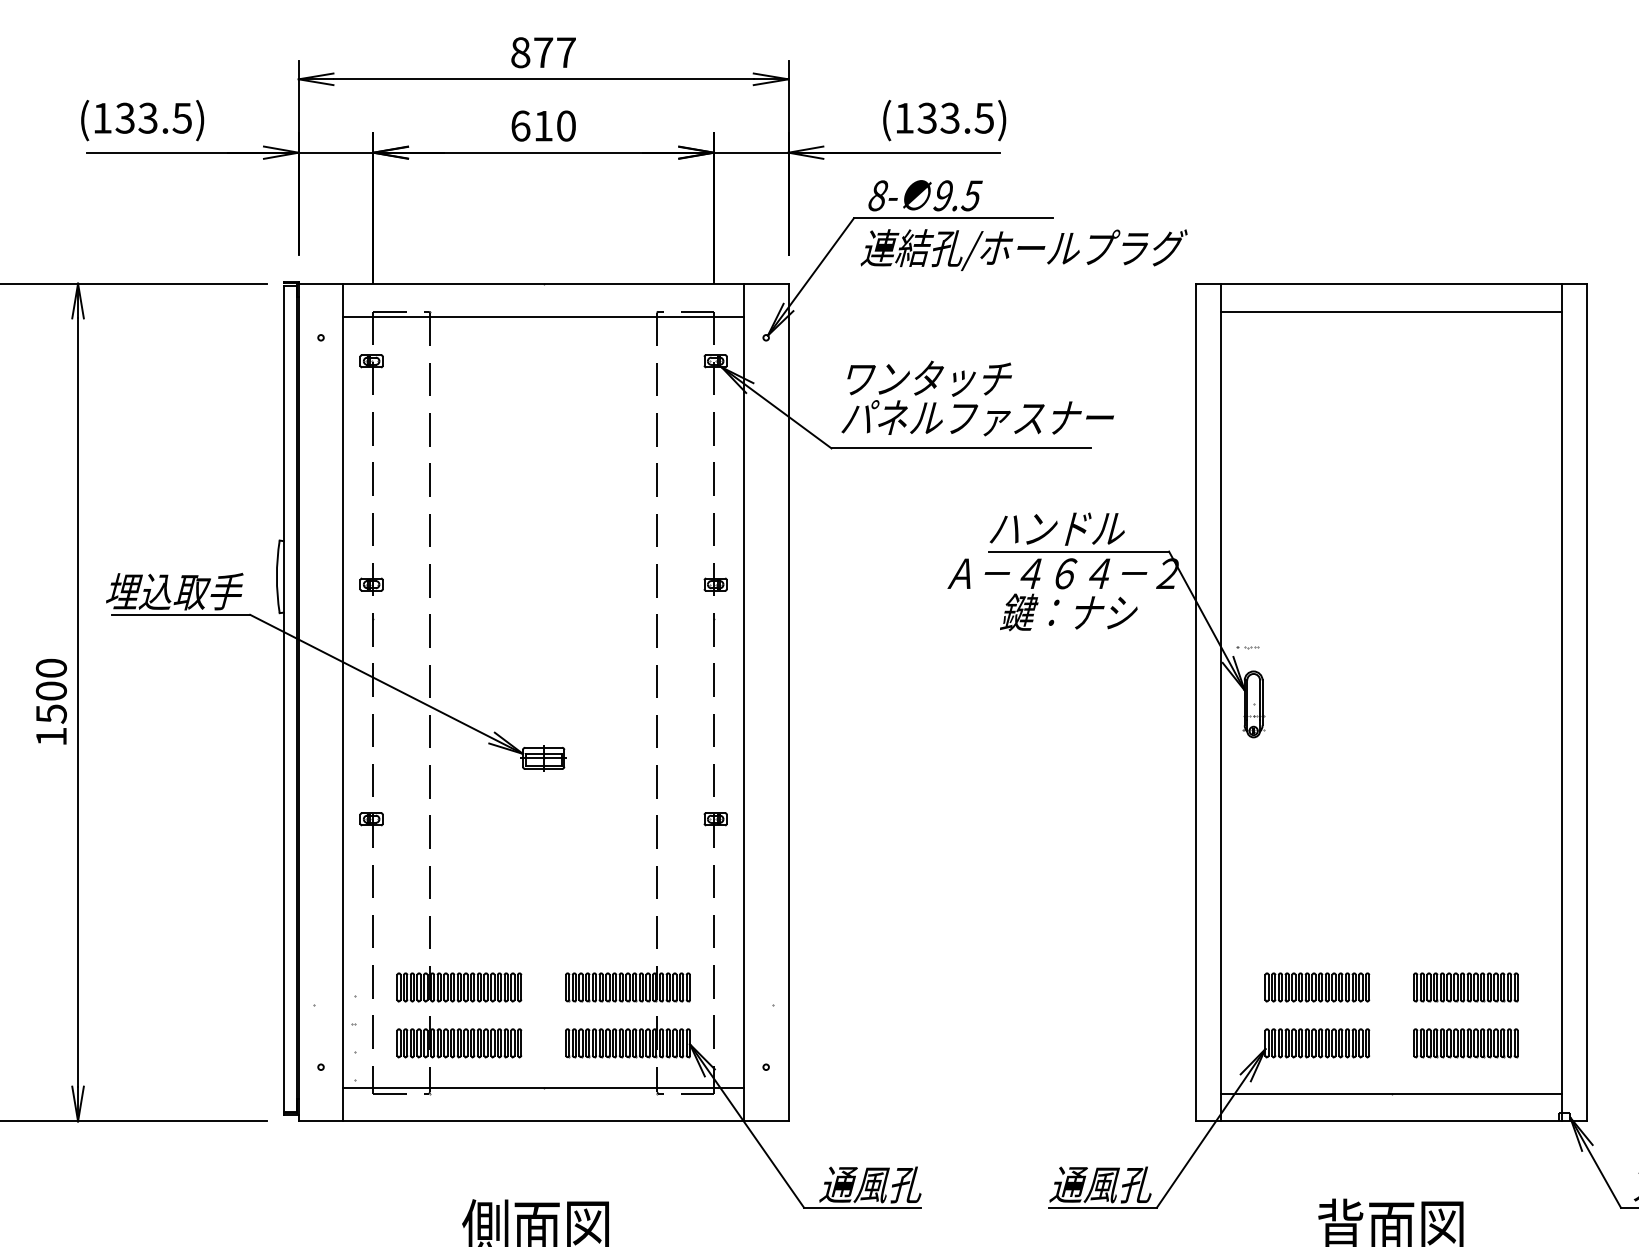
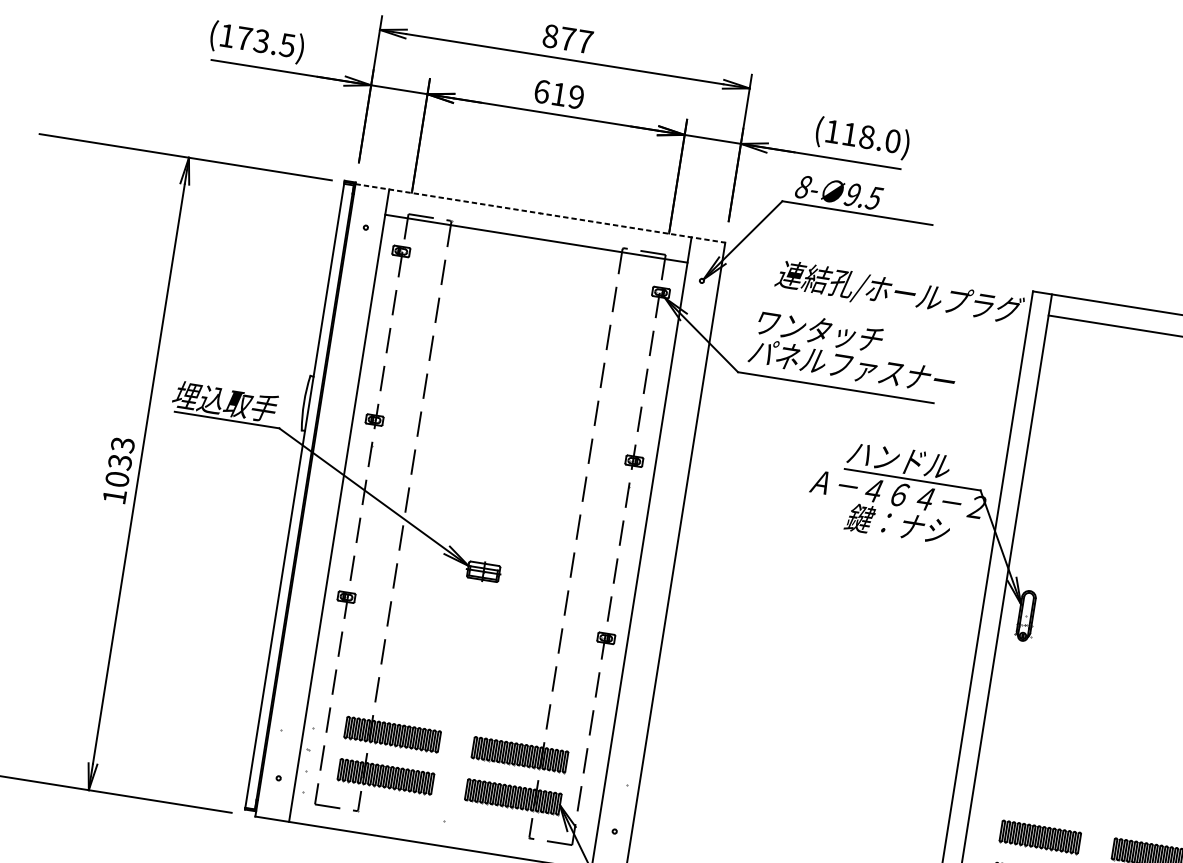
text: (124, 117) -> (243, 37), (133.5) -> (173.5)
text: (955, 117) -> (871, 137), (133.5) -> (118.0)
text: (566, 125) -> (576, 96), 610 -> 619
text: (1023, 249) -> (899, 293), moved
line: (543, 283) -> (540, 213), solid -> dashed
part: (1247, 647) -> (1028, 572), removed
text: (50, 690) -> (119, 461), 1500 -> 1033
line: (543, 1087) -> (444, 820), removed

